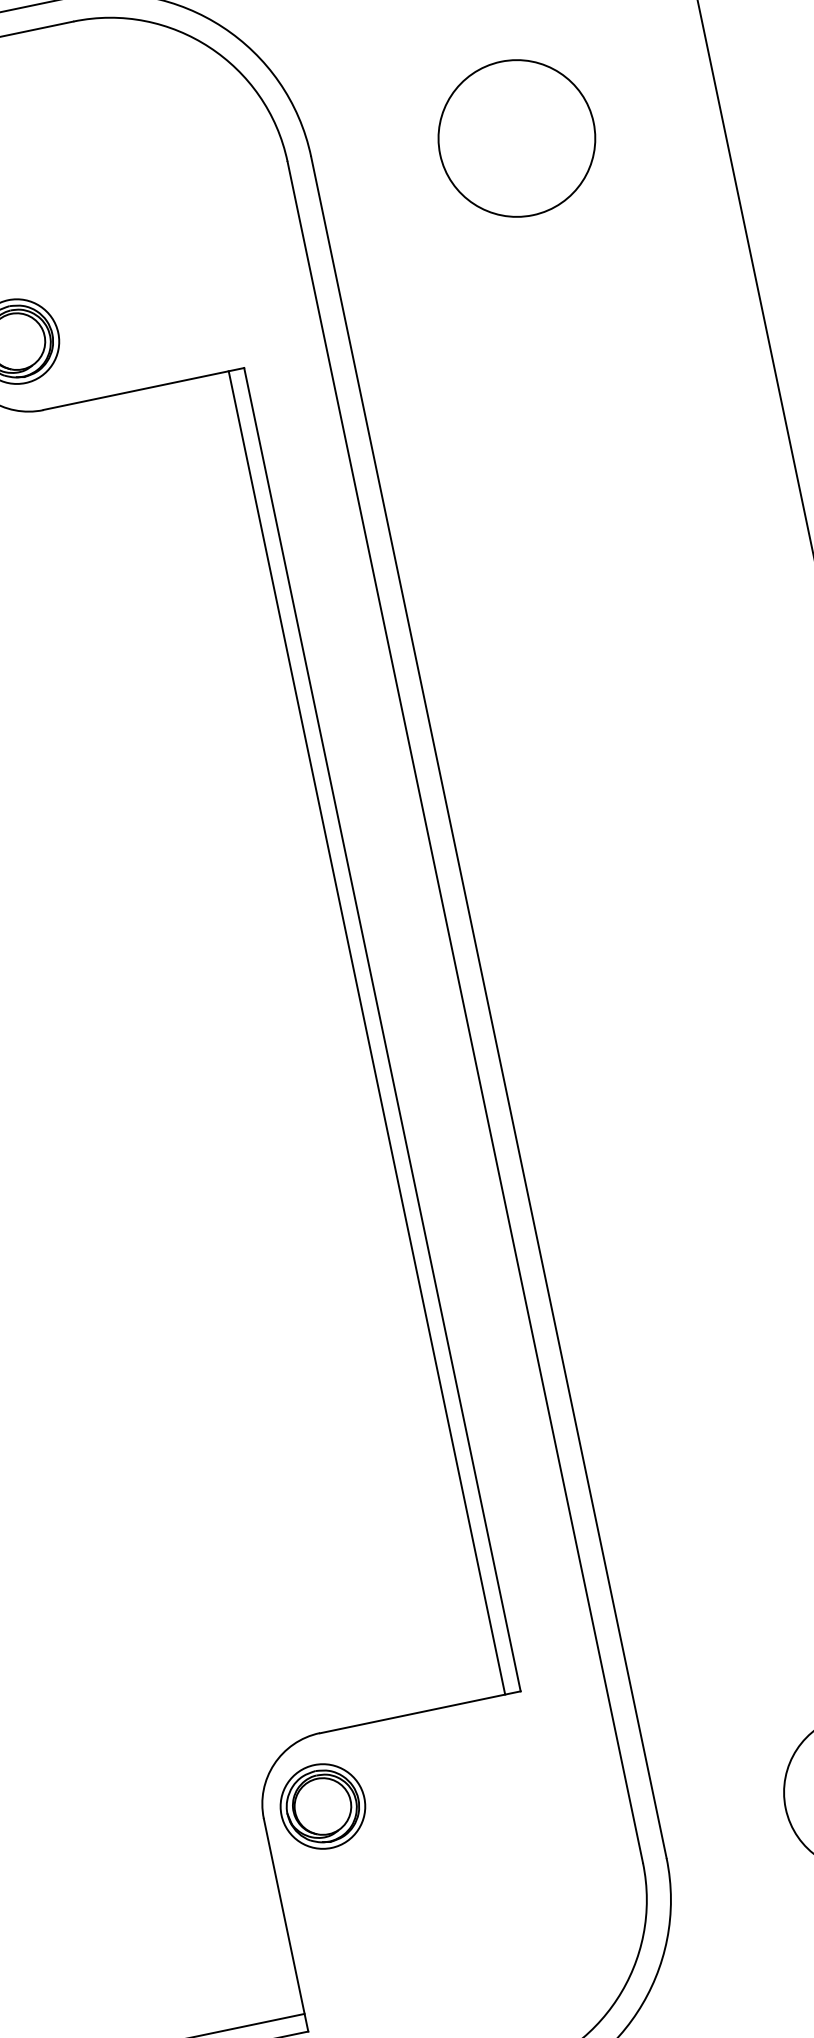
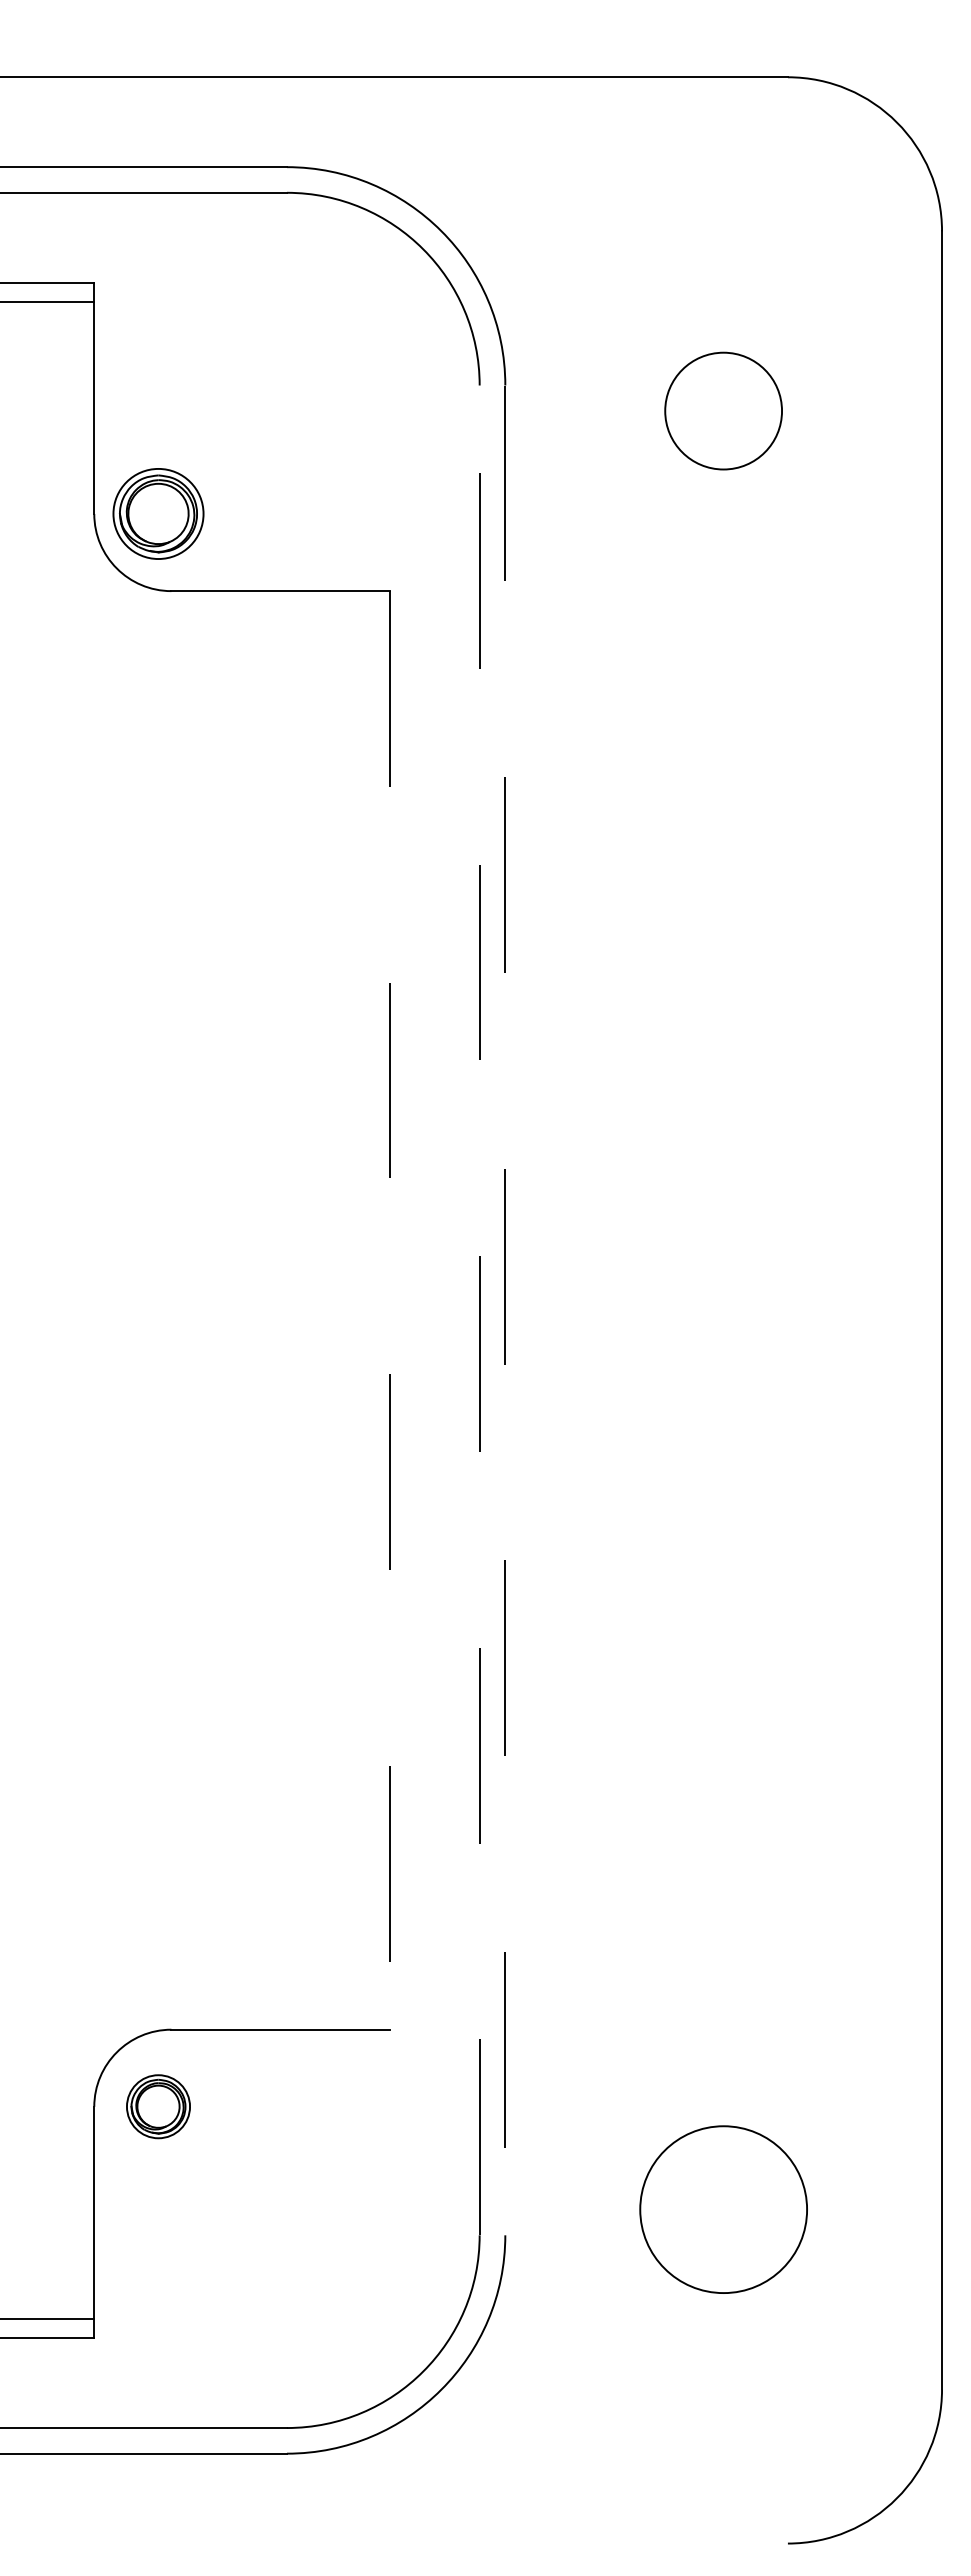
circle: (516, 137) -> (723, 410), size x0.7
line: (489, 1007) -> (505, 1310), solid -> dashed
line: (465, 1012) -> (479, 1310), solid -> dashed
line: (382, 1029) -> (389, 1310), solid -> dashed
line: (366, 1032) -> (372, 1309), removed
part: (322, 1806) -> (158, 2106), size x0.7

